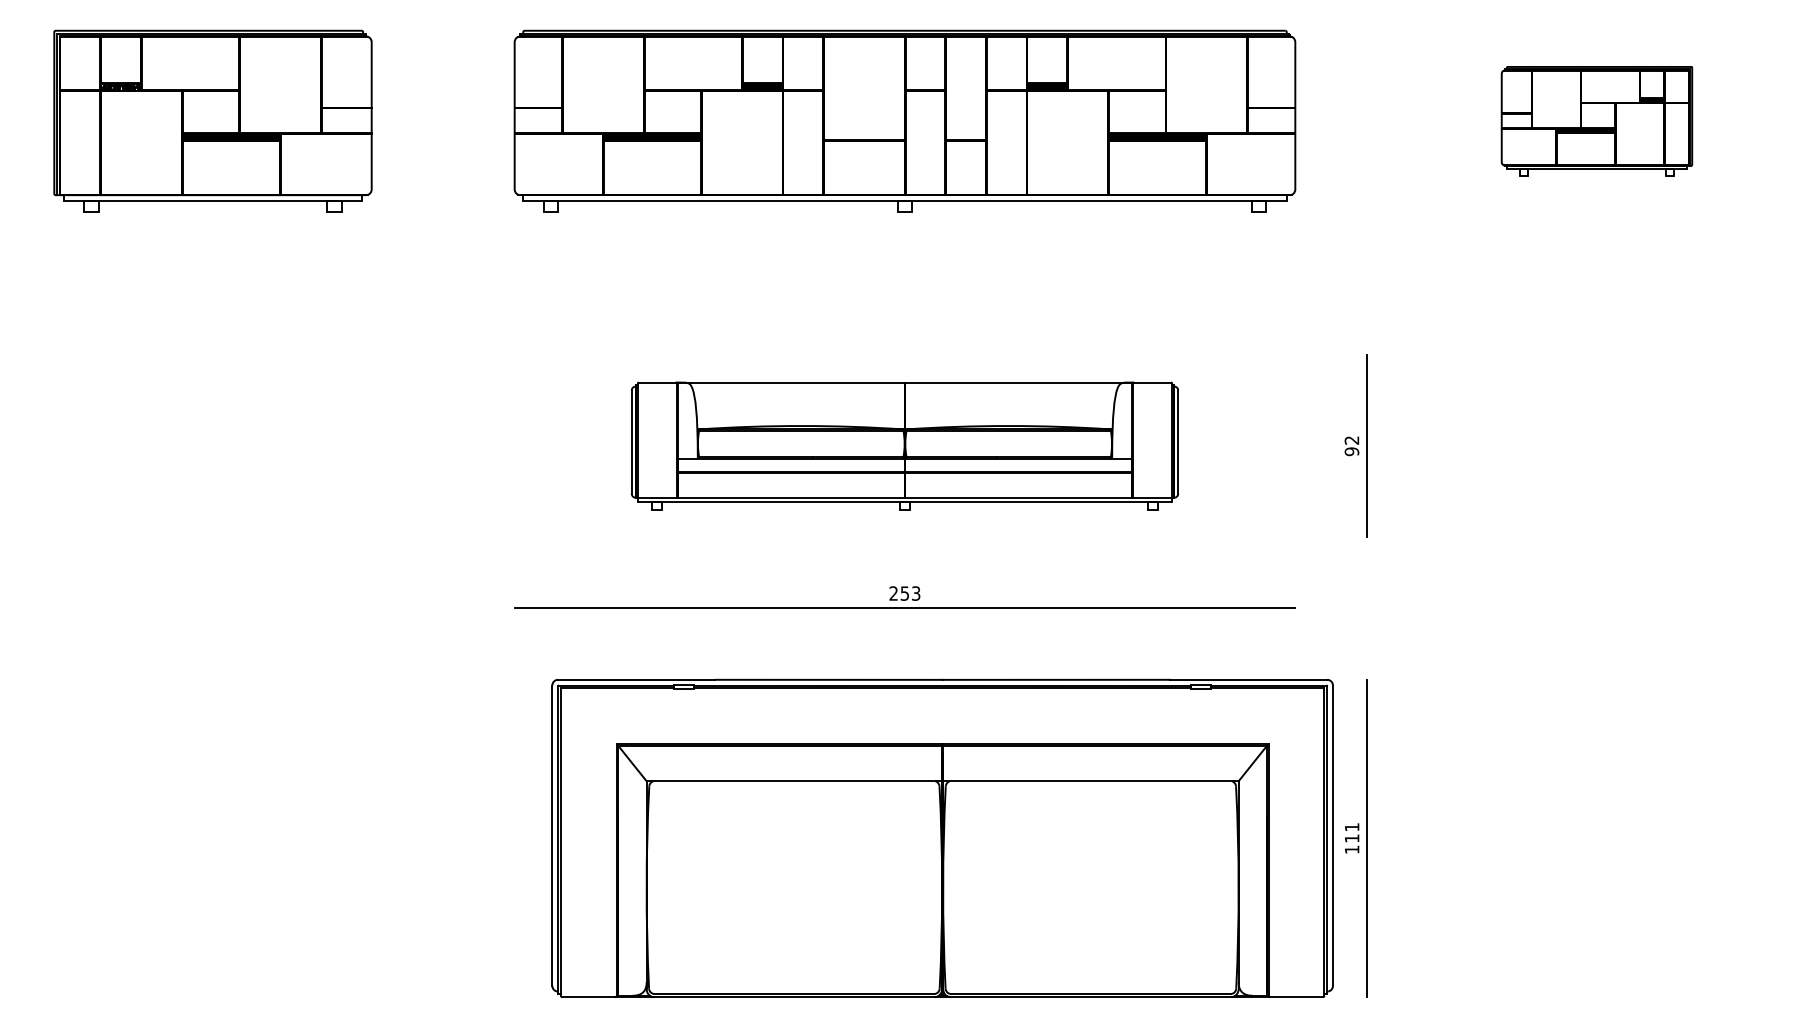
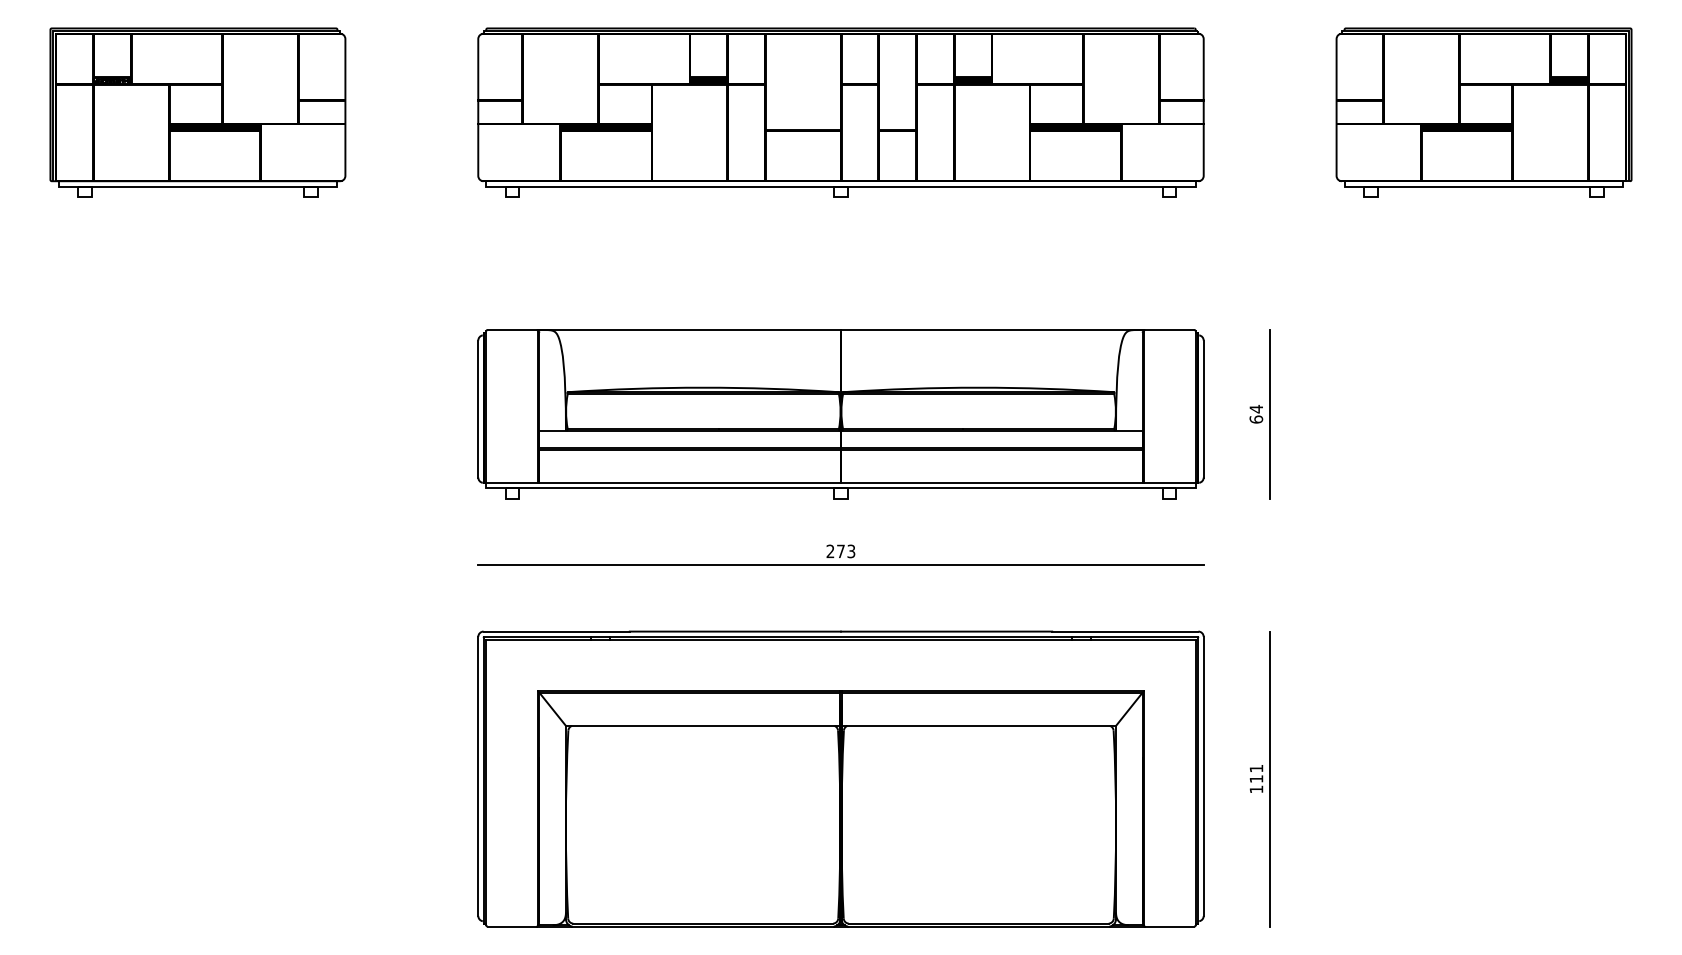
part: (1596, 121) -> (1483, 112), size x1.67
text: (1352, 445) -> (1256, 413), 92 -> 64
part: (904, 446) -> (840, 414), size x1.43
text: (904, 593) -> (840, 551), 253 -> 273
part: (942, 837) -> (840, 778), moved

